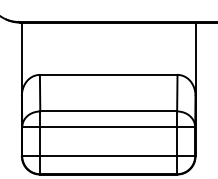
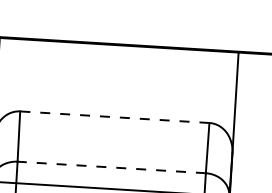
line: (108, 74) -> (114, 116), solid -> dashed
line: (108, 111) -> (111, 167), solid -> dashed

